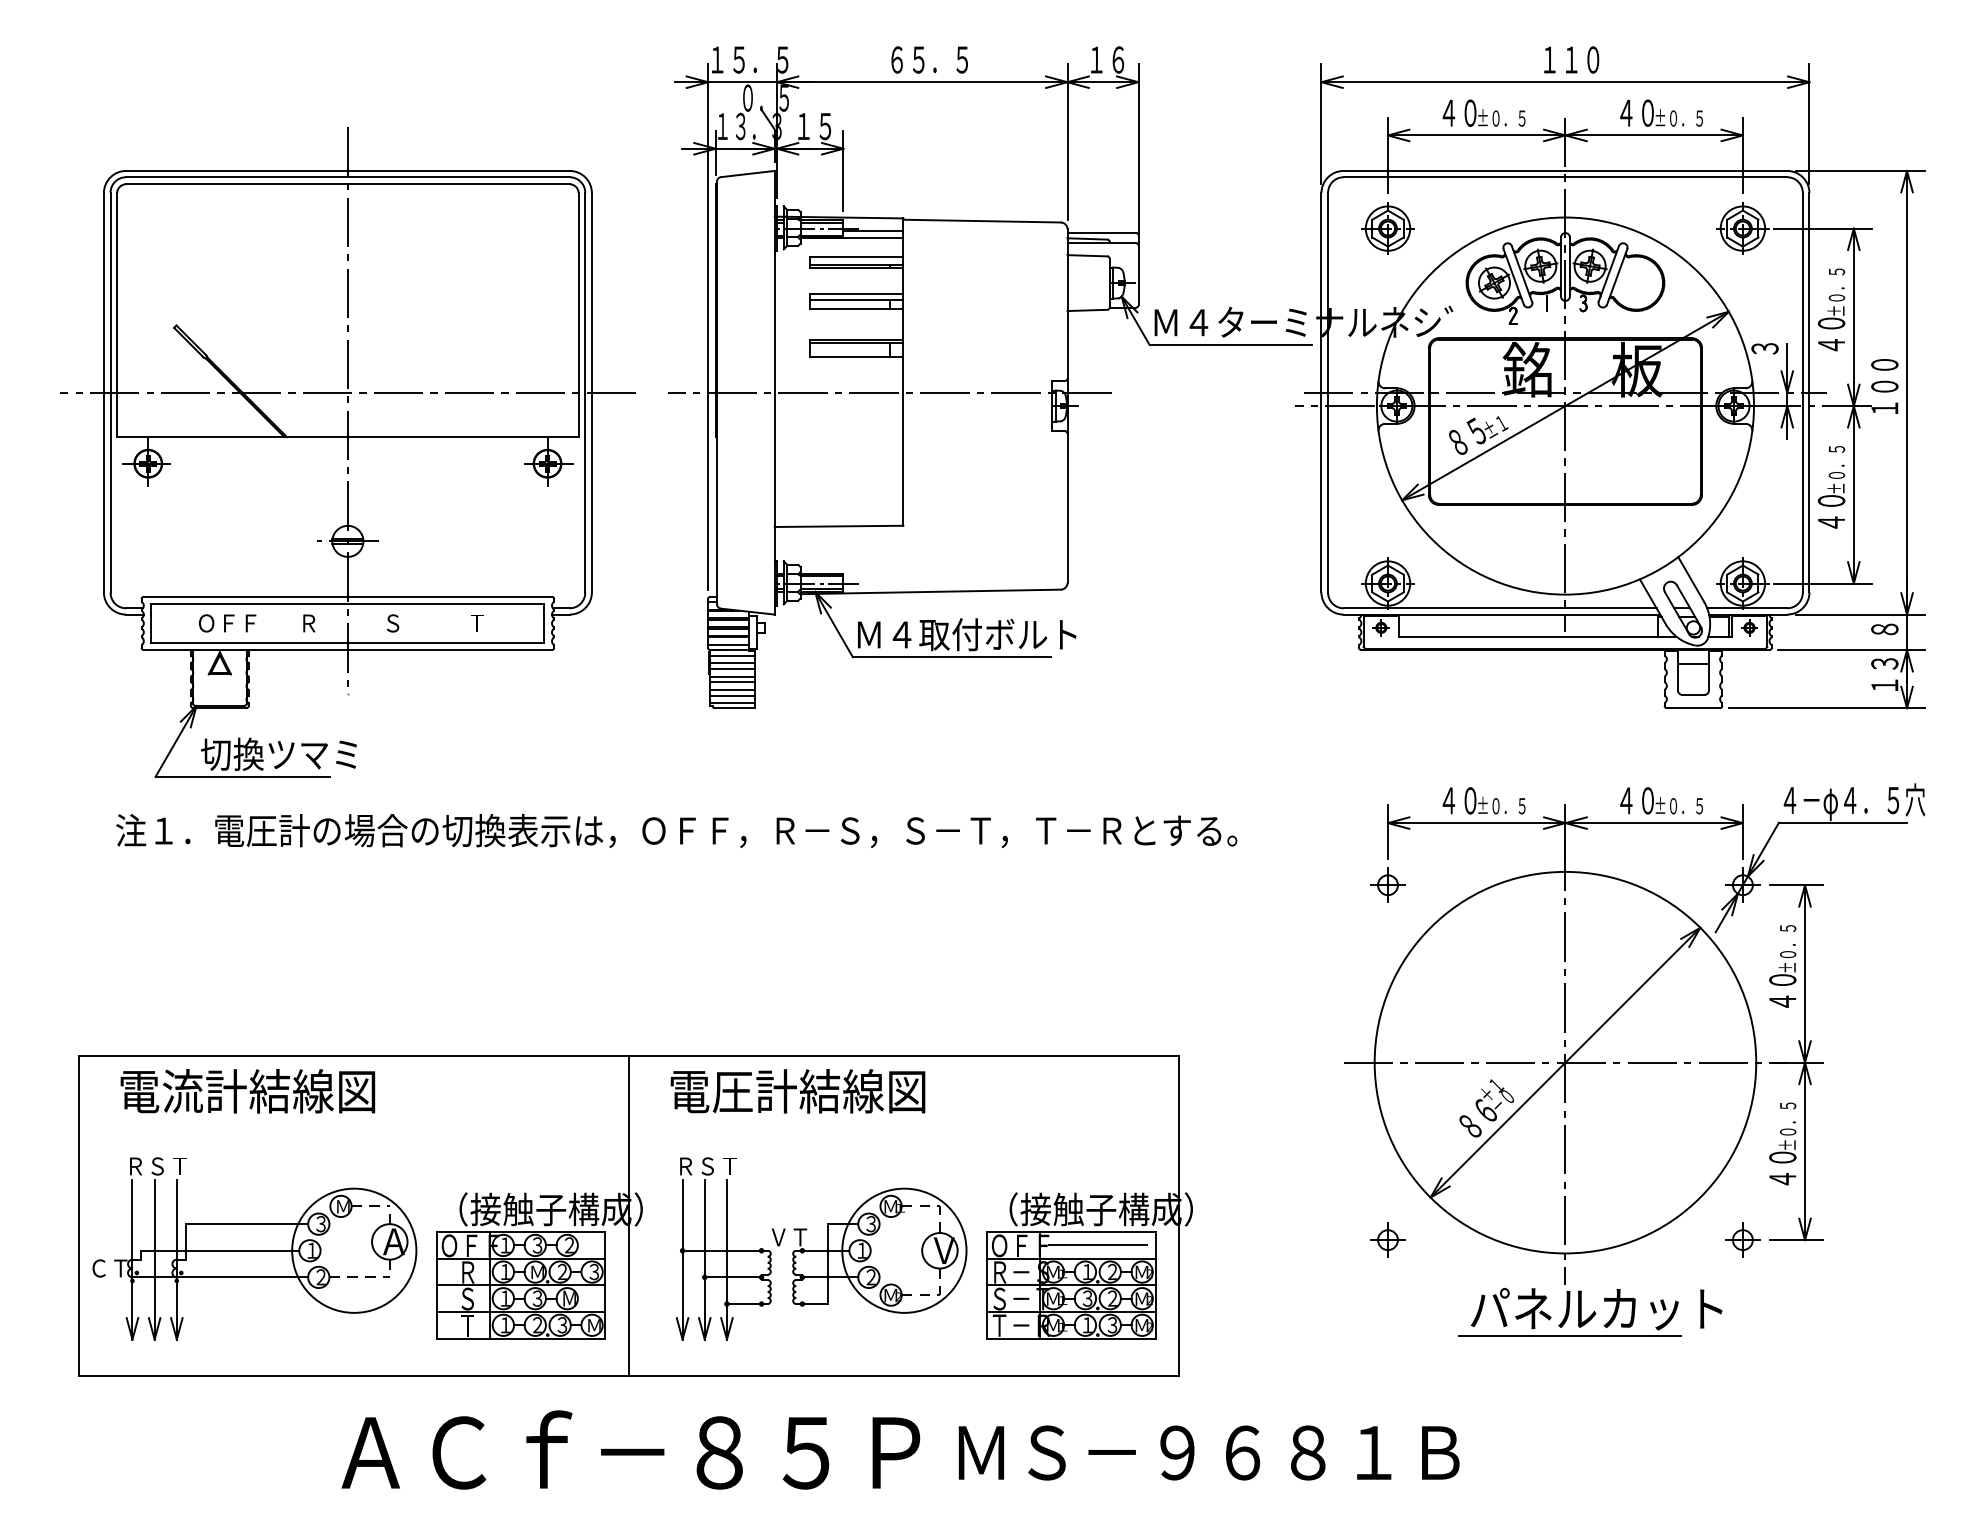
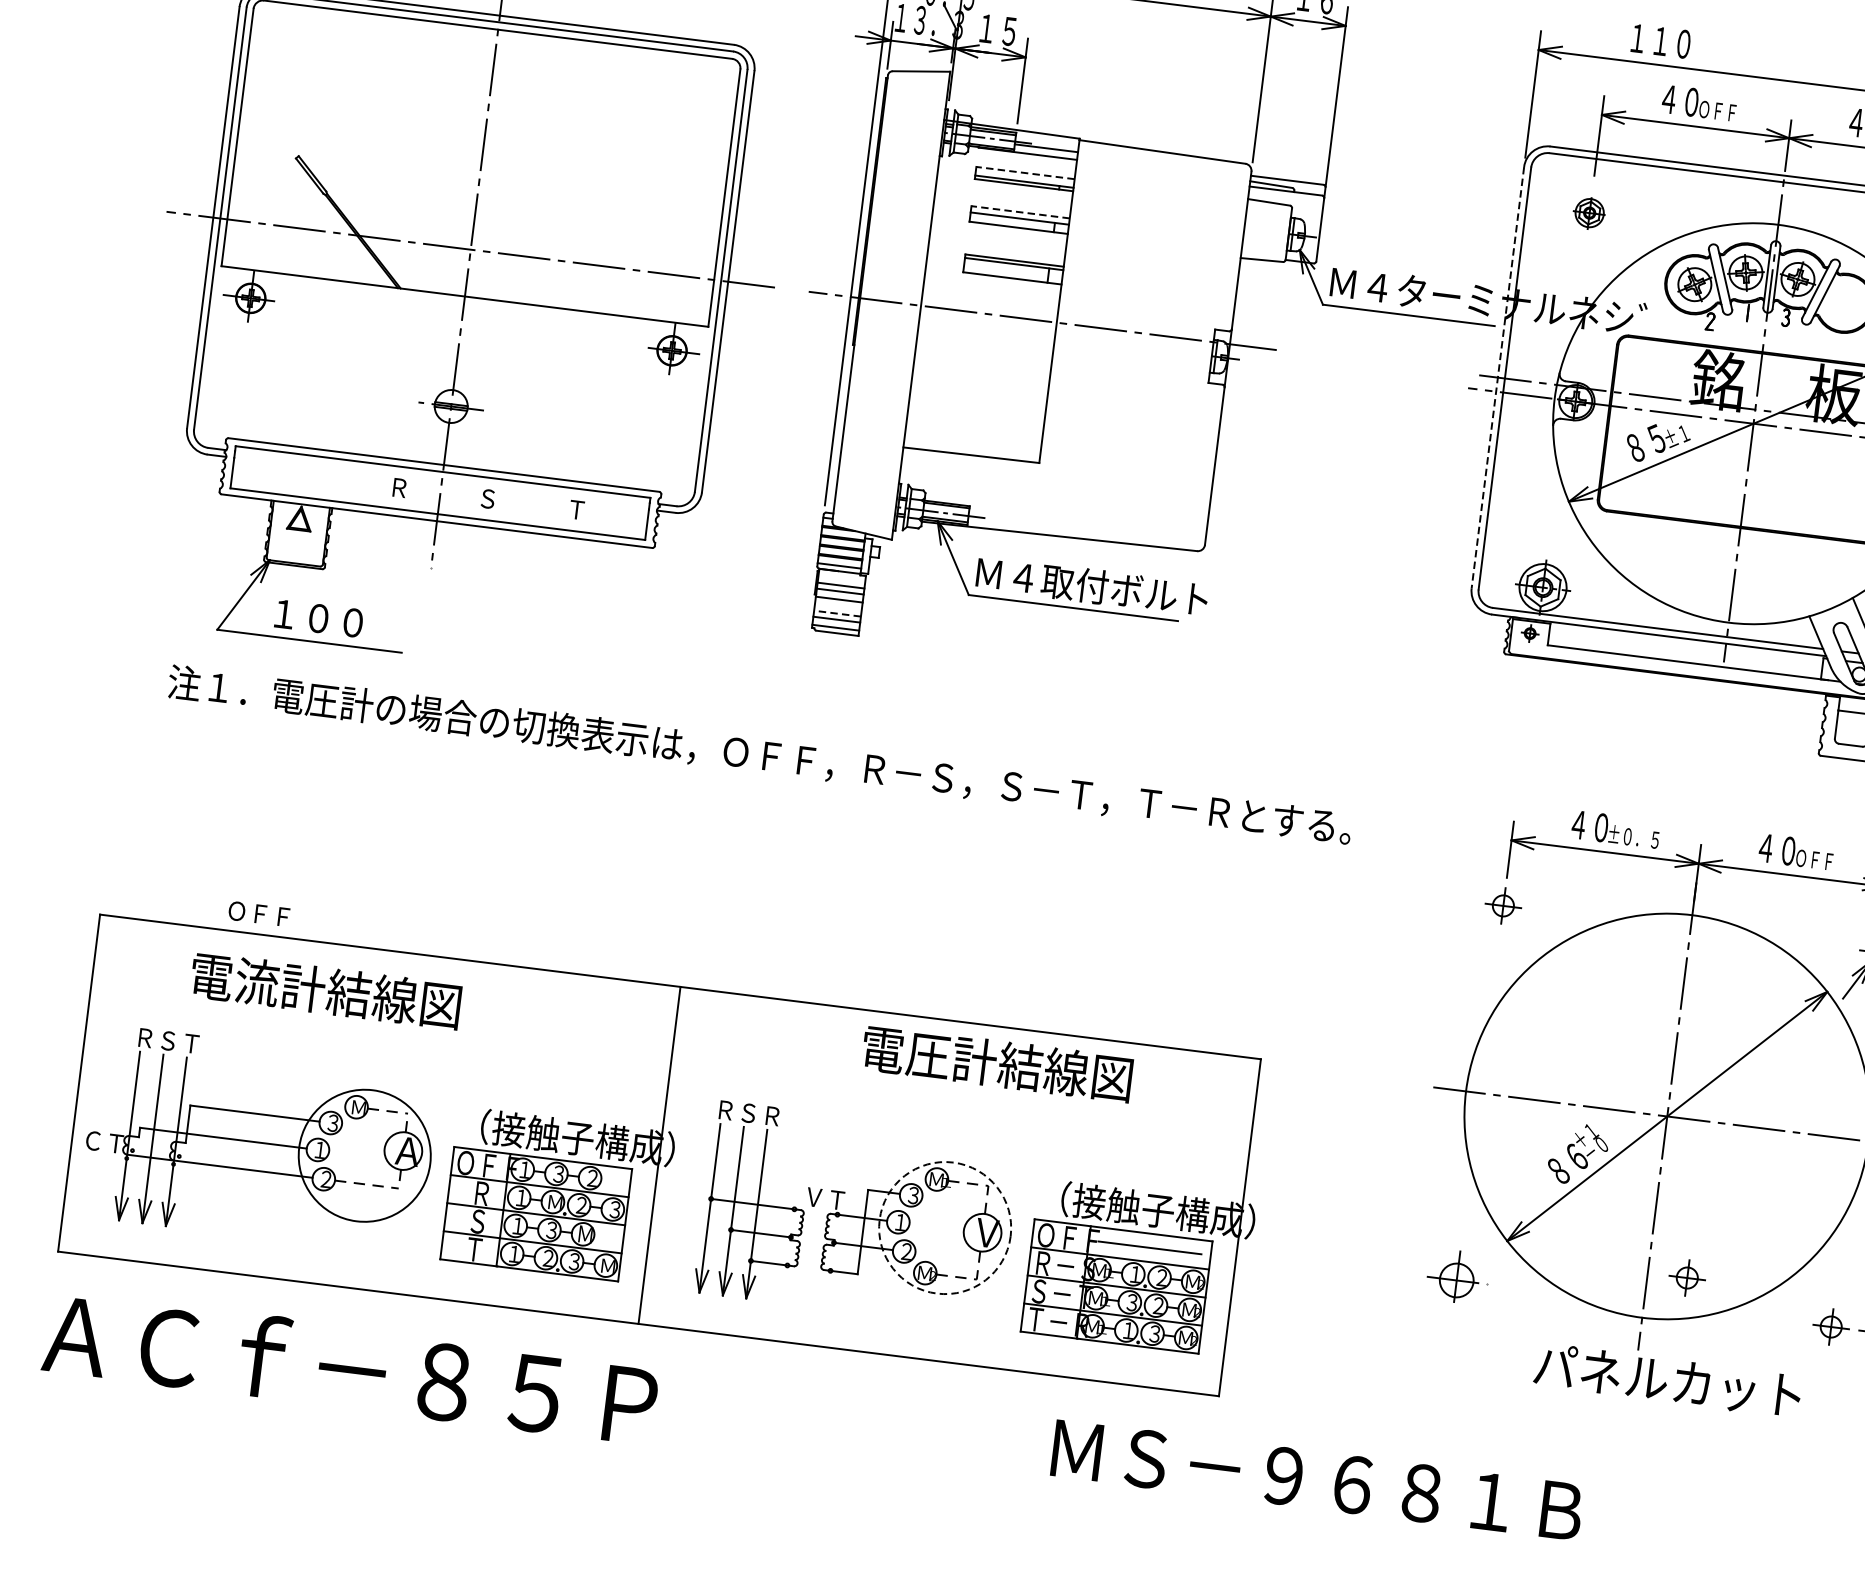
text: (1571, 59) -> (1660, 40), moved
text: (1501, 117) -> (1724, 110), ±０．５ -> ＯＦＦ
part: (1387, 228) -> (1589, 213), size x0.6
line: (856, 256) -> (1025, 172), solid -> dashed
line: (856, 293) -> (1020, 211), solid -> dashed
line: (1321, 392) -> (1497, 377), solid -> dashed
text: (227, 623) -> (259, 914), moved
line: (732, 655) -> (842, 577), removed
line: (732, 682) -> (838, 605), removed
line: (732, 689) -> (837, 613), solid -> dashed
text: (278, 753) -> (350, 621), 切換ツマミ -> １００
text: (1678, 805) -> (1820, 860), ±０．５ -> ＯＦＦ
text: (247, 1091) -> (325, 990), moved
text: (797, 1091) -> (996, 1063), moved
text: (729, 1166) -> (771, 1116), Ｔ -> Ｒ
part: (1602, 1210) -> (1686, 1277), added
part: (1387, 1239) -> (1456, 1279), size x1.6
circle: (904, 1250) -> (945, 1227), solid -> dashed
line: (1569, 1335) -> (1635, 1404), removed
text: (630, 1449) -> (350, 1366), moved
text: (1208, 1452) -> (1316, 1479), moved

